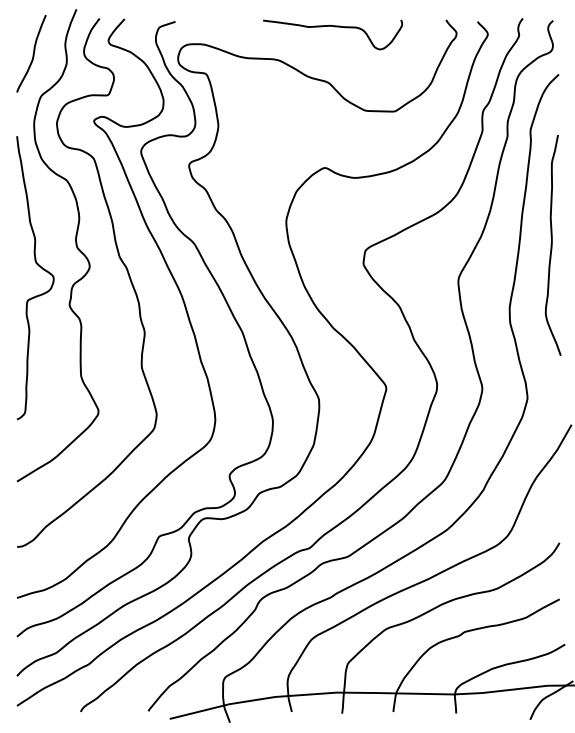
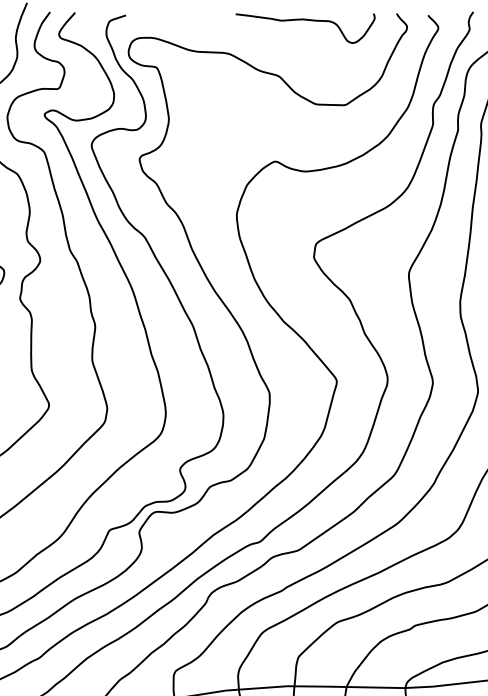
curve: (334, 27) -> (307, 21), moved

